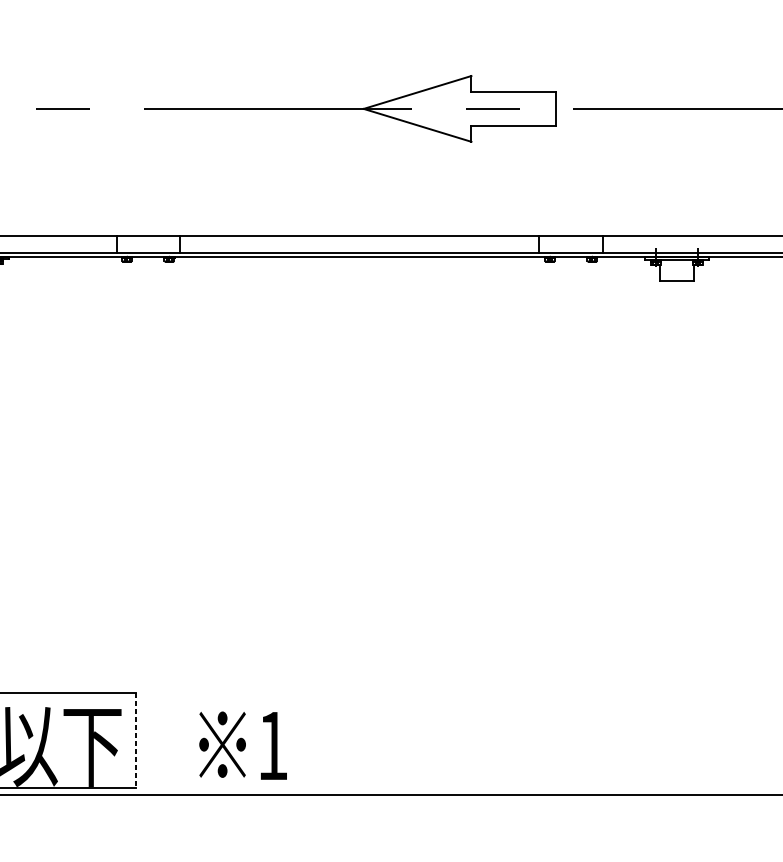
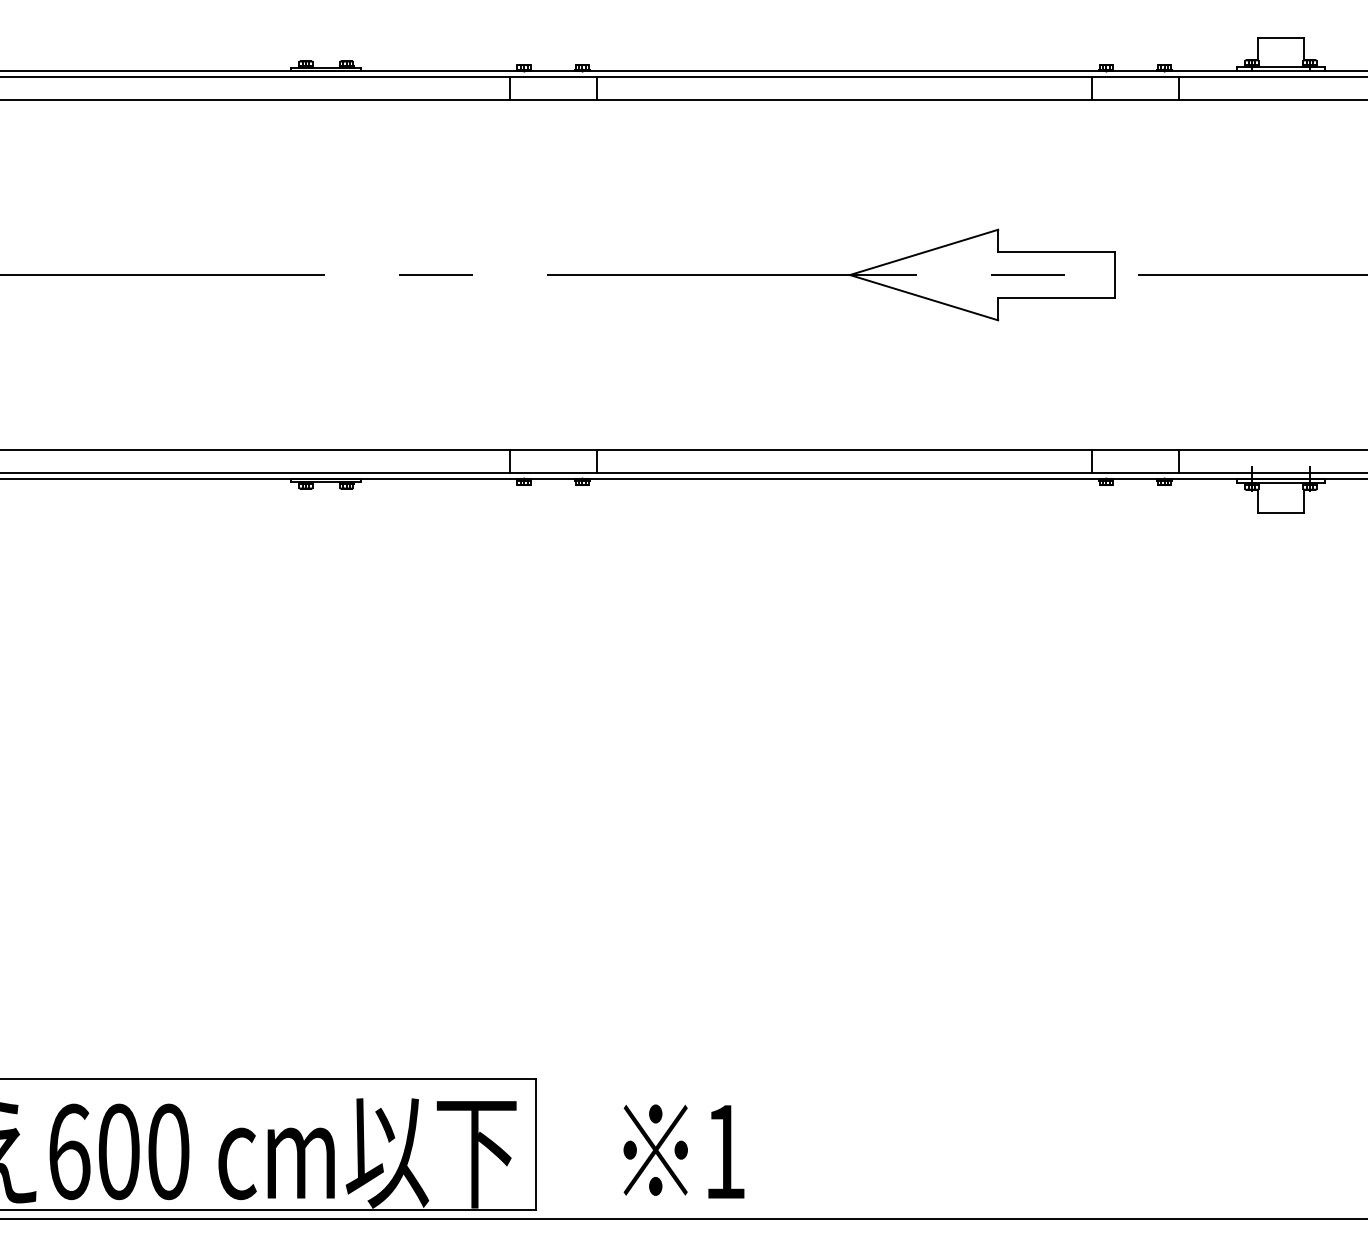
line: (135, 740) -> (535, 1144), dashed -> solid

